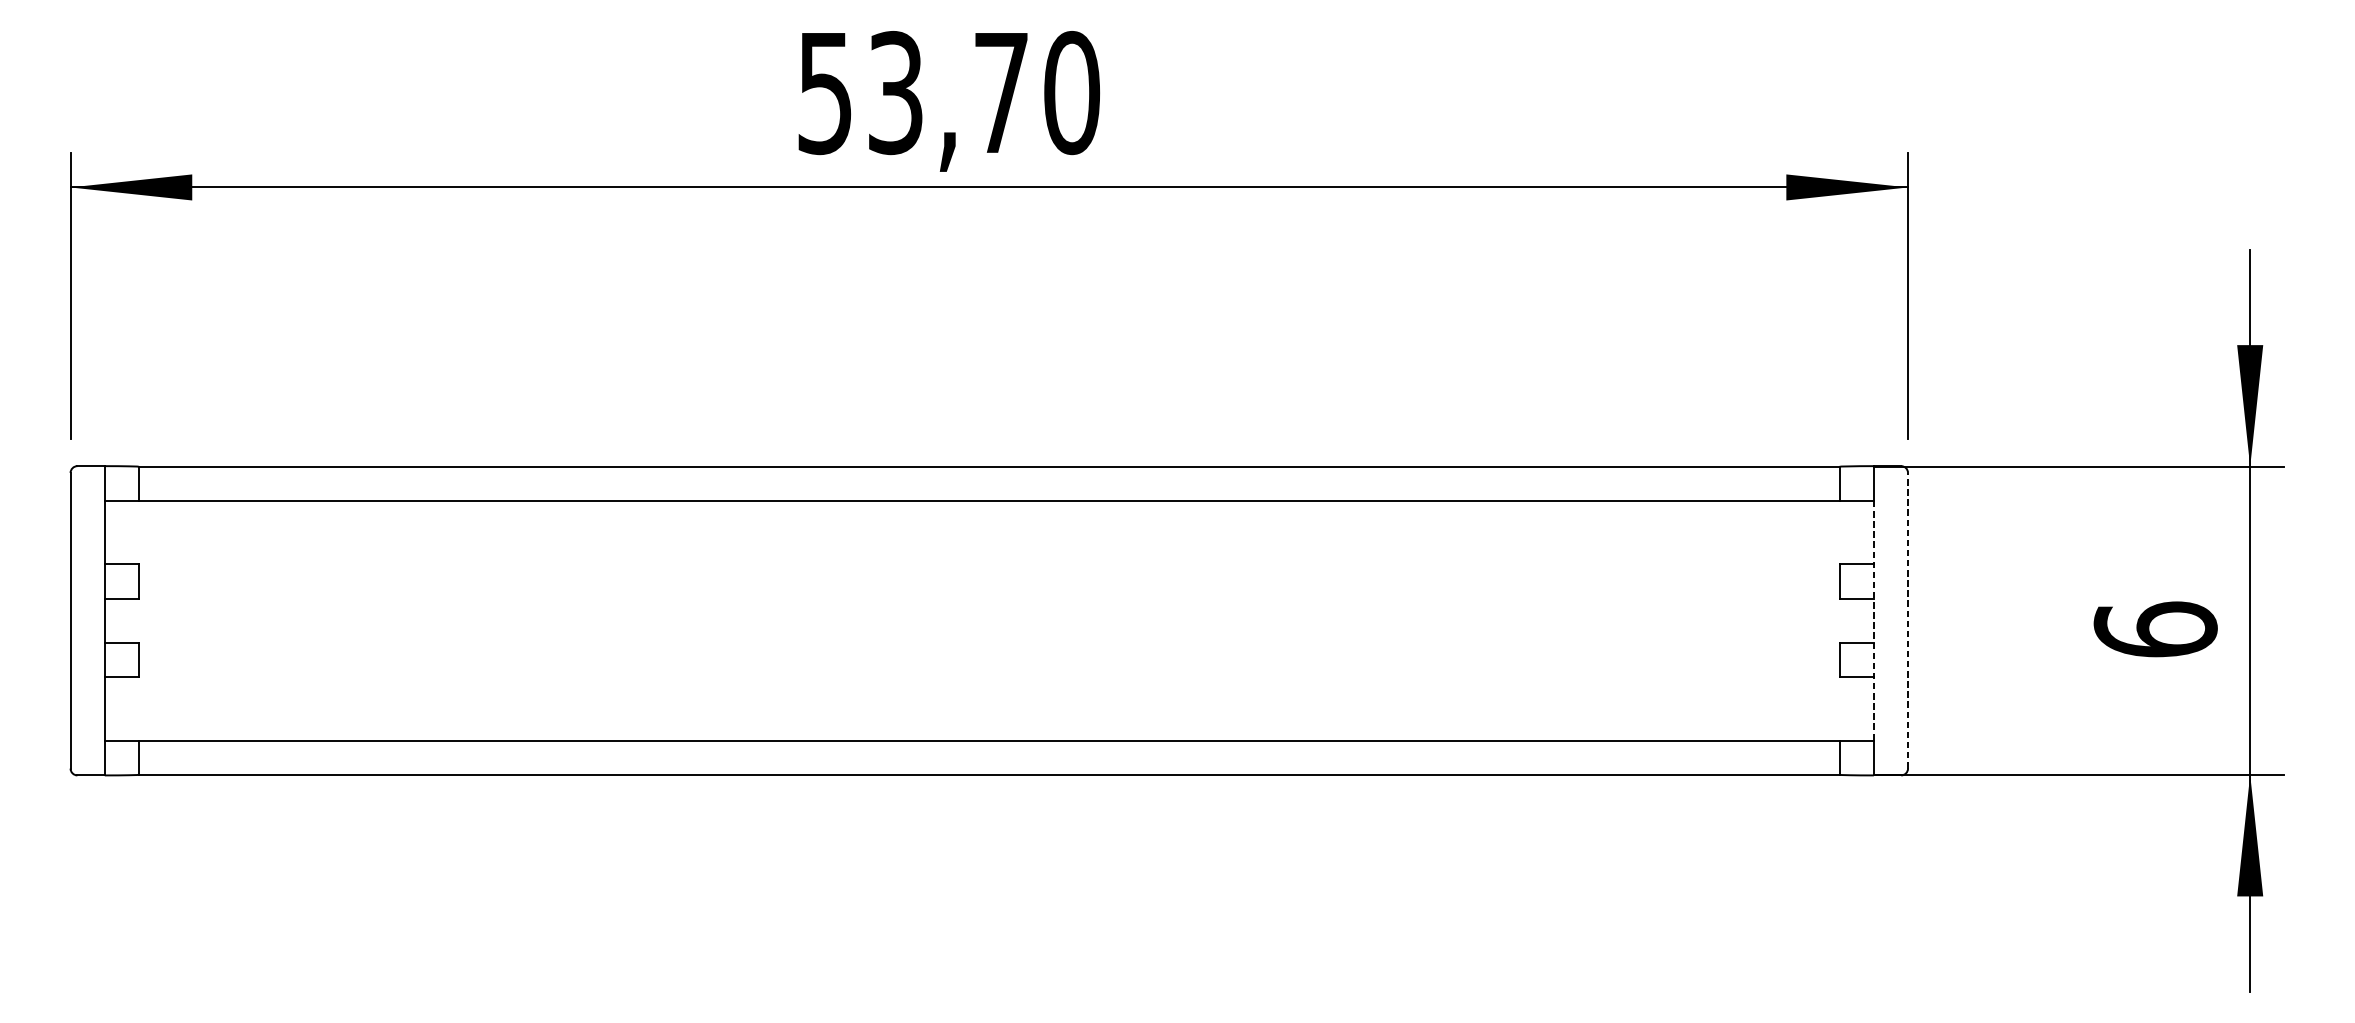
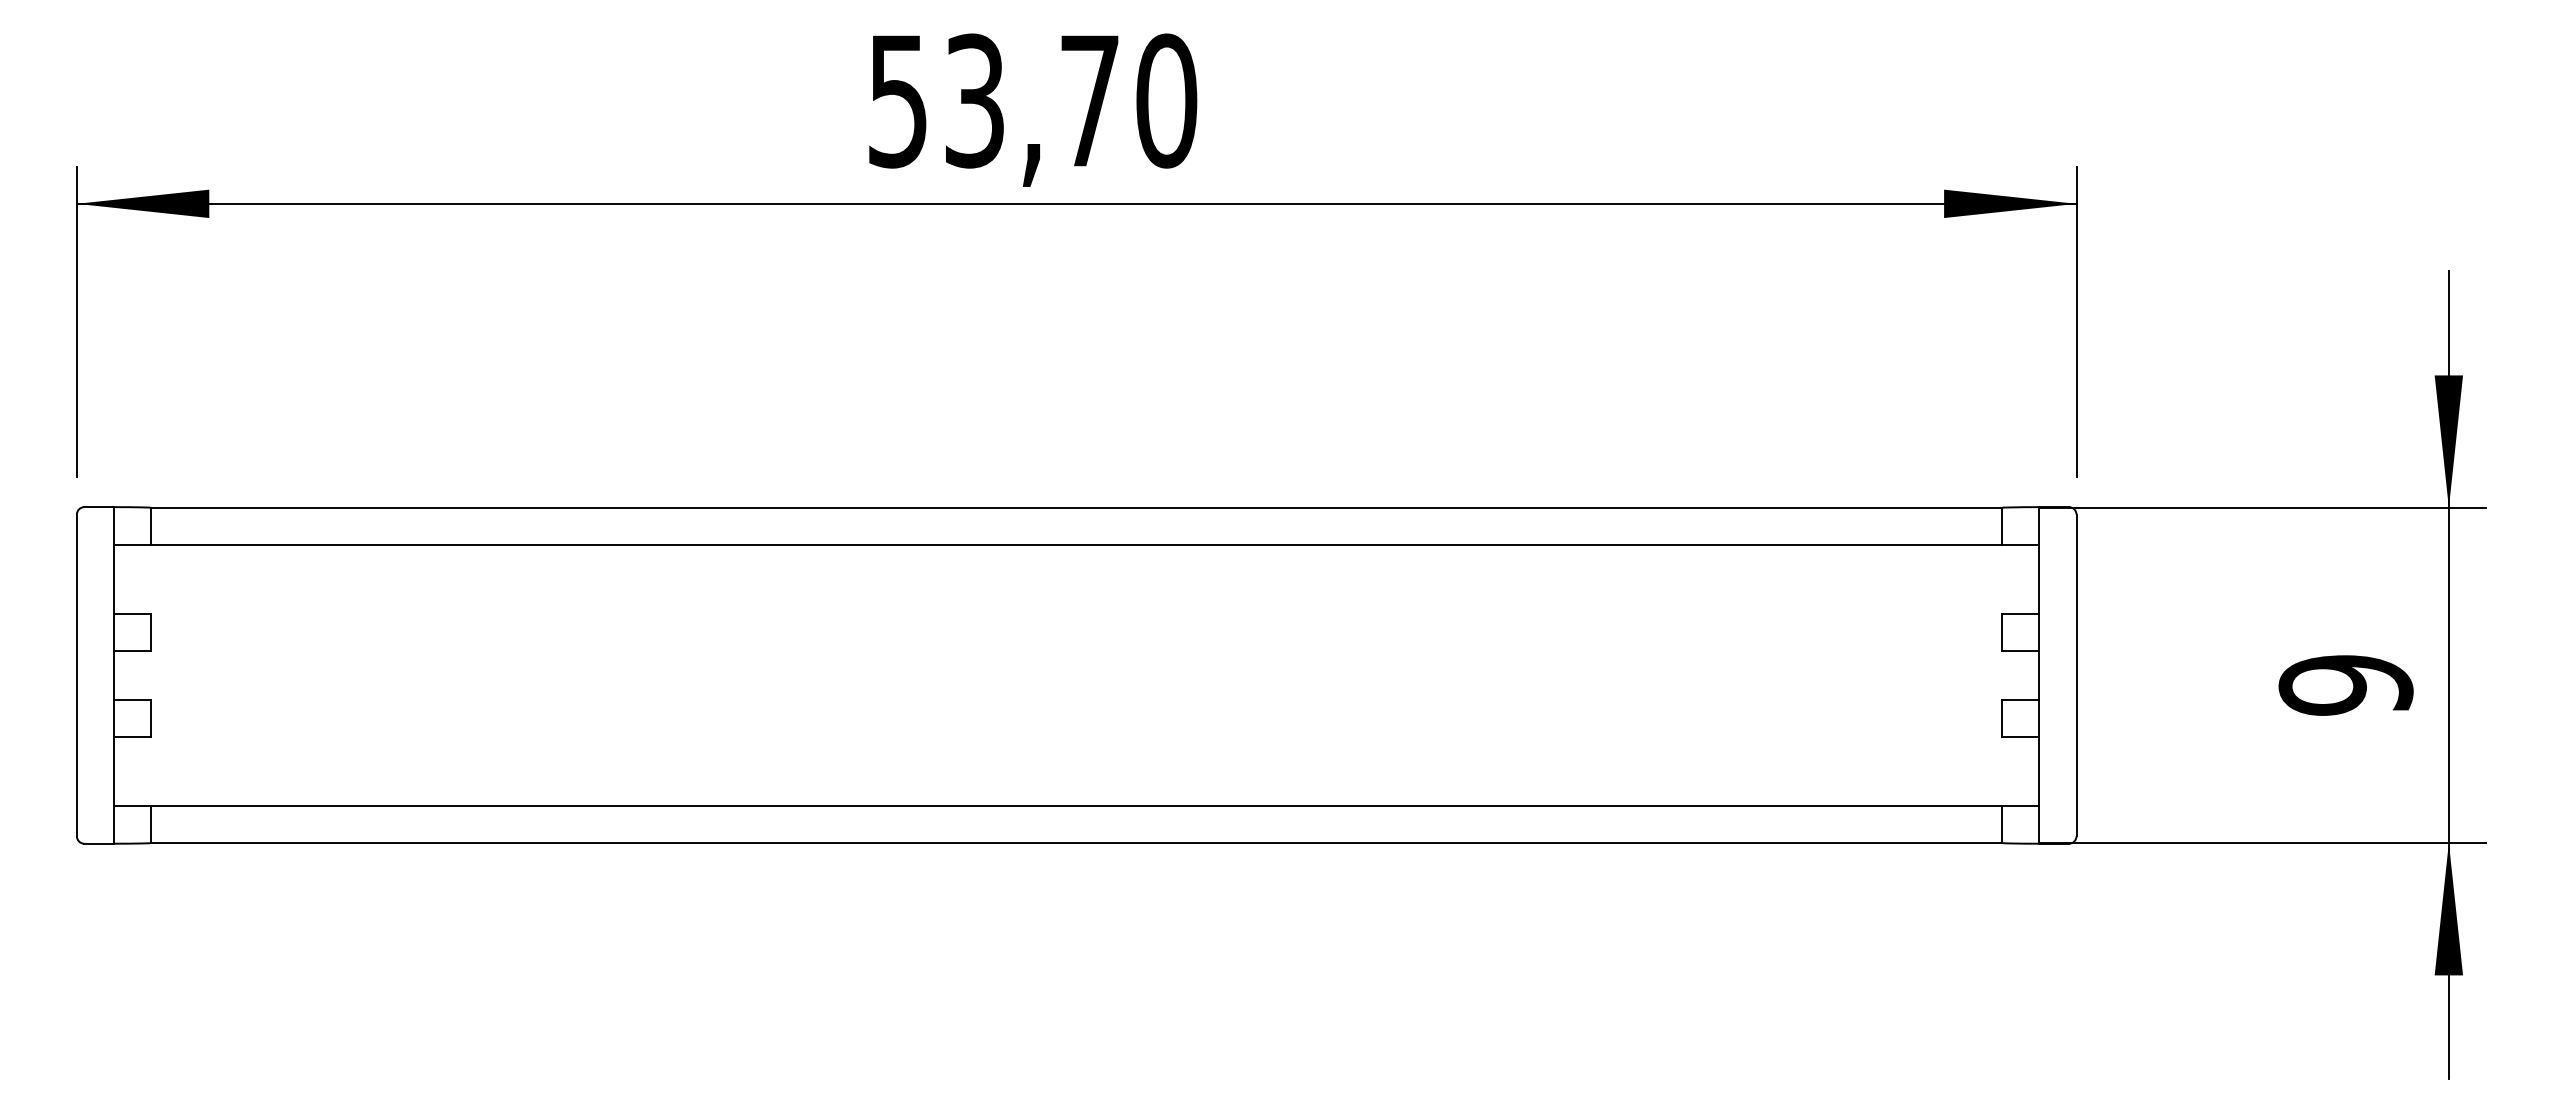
line: (1874, 620) -> (2039, 675), dashed -> solid
line: (1908, 620) -> (2076, 675), dashed -> solid
text: (2155, 629) -> (2345, 684), 6 -> 9

